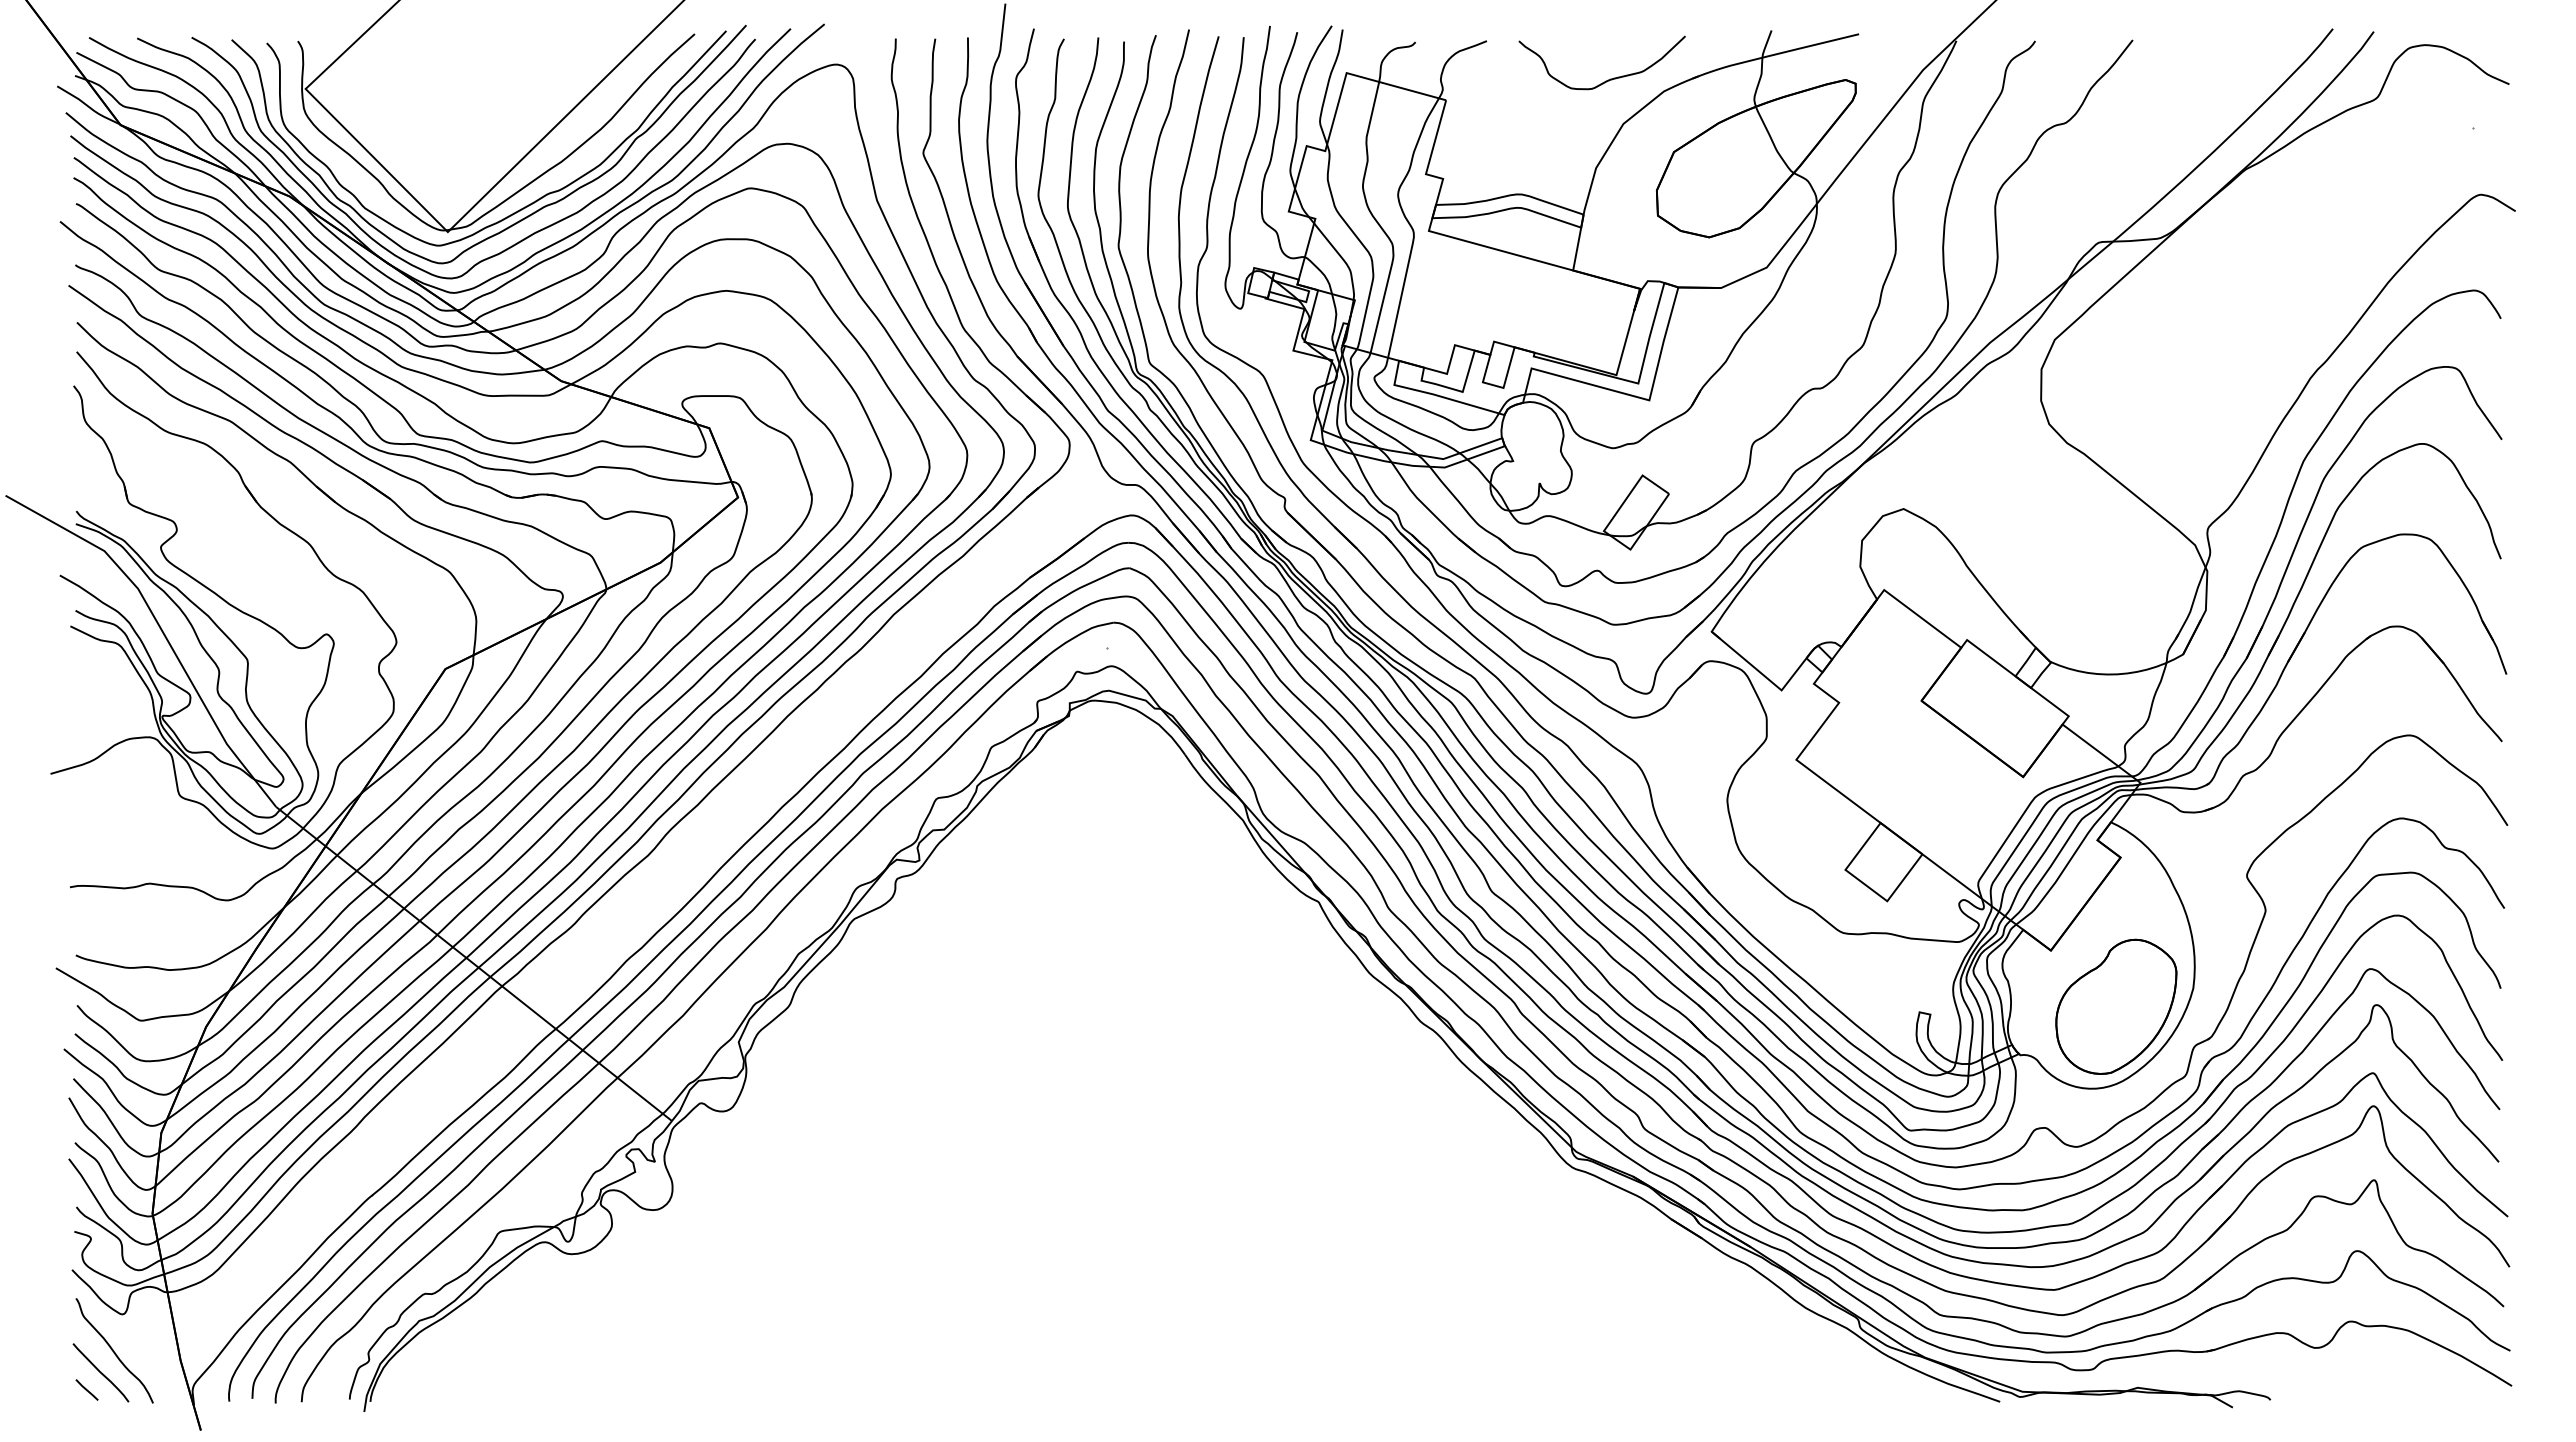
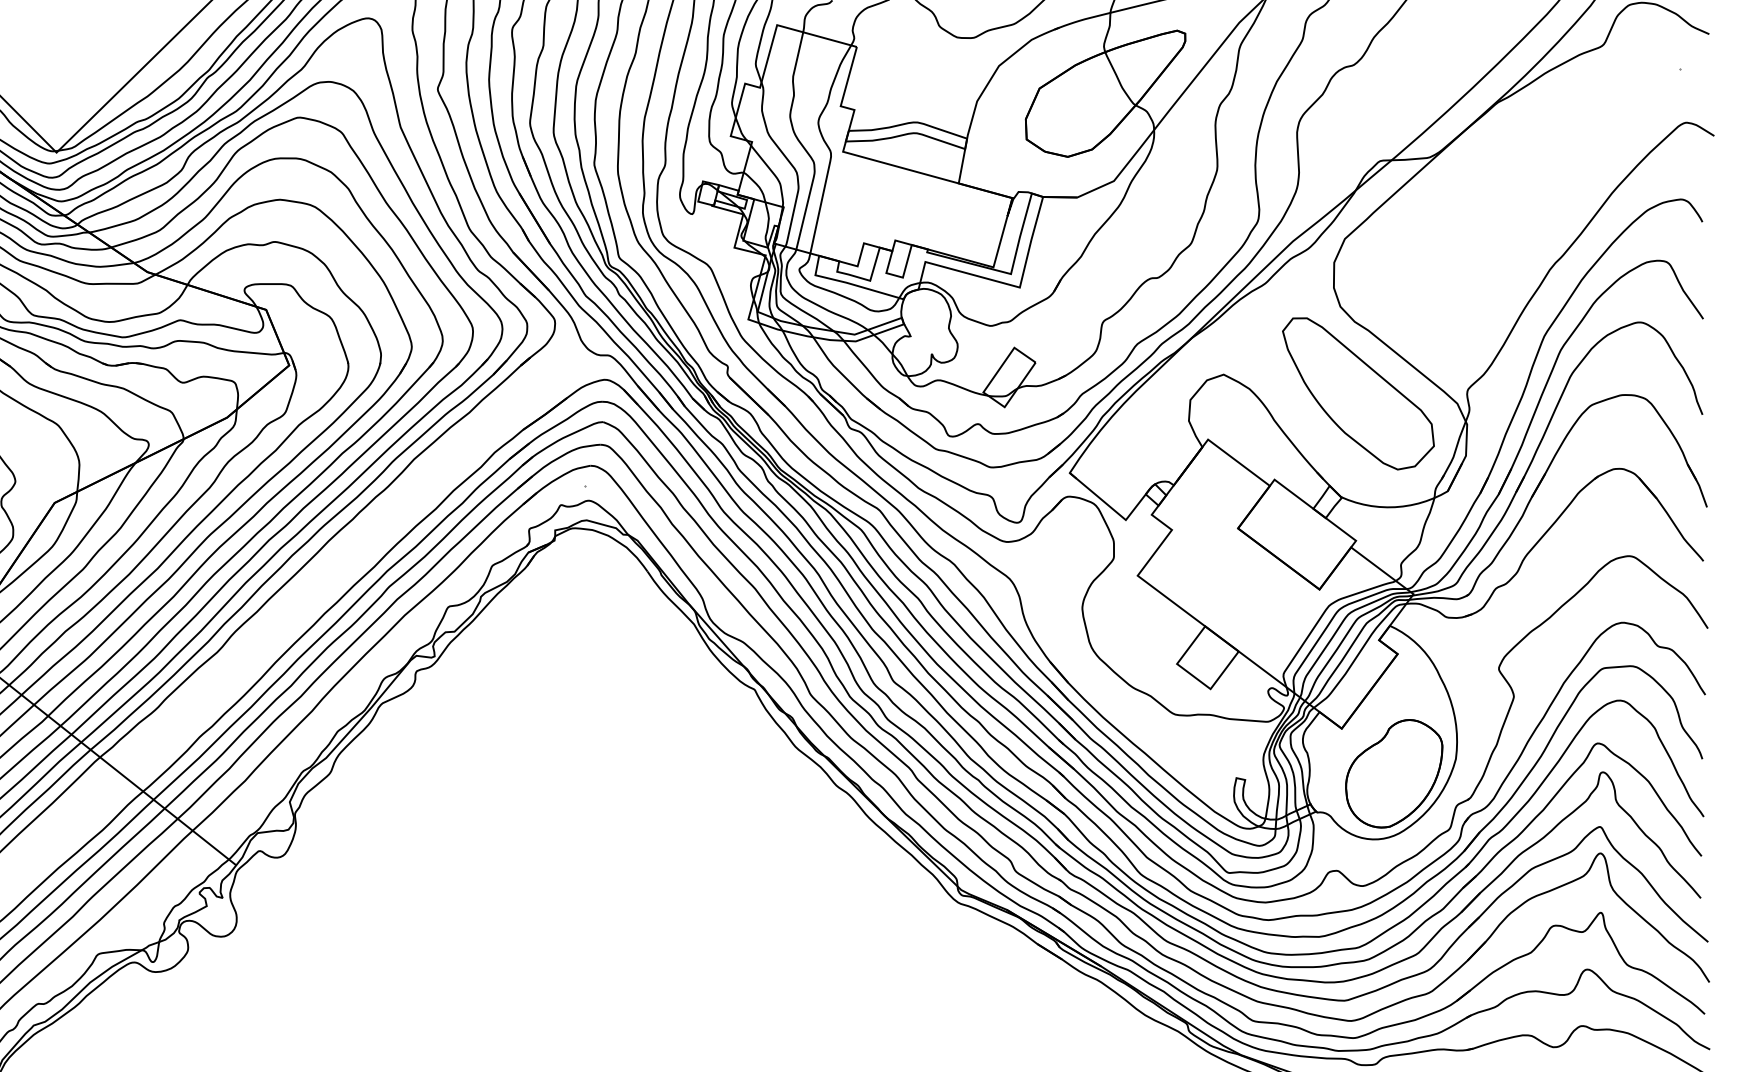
part: (2071, 532) -> (1358, 393), added

